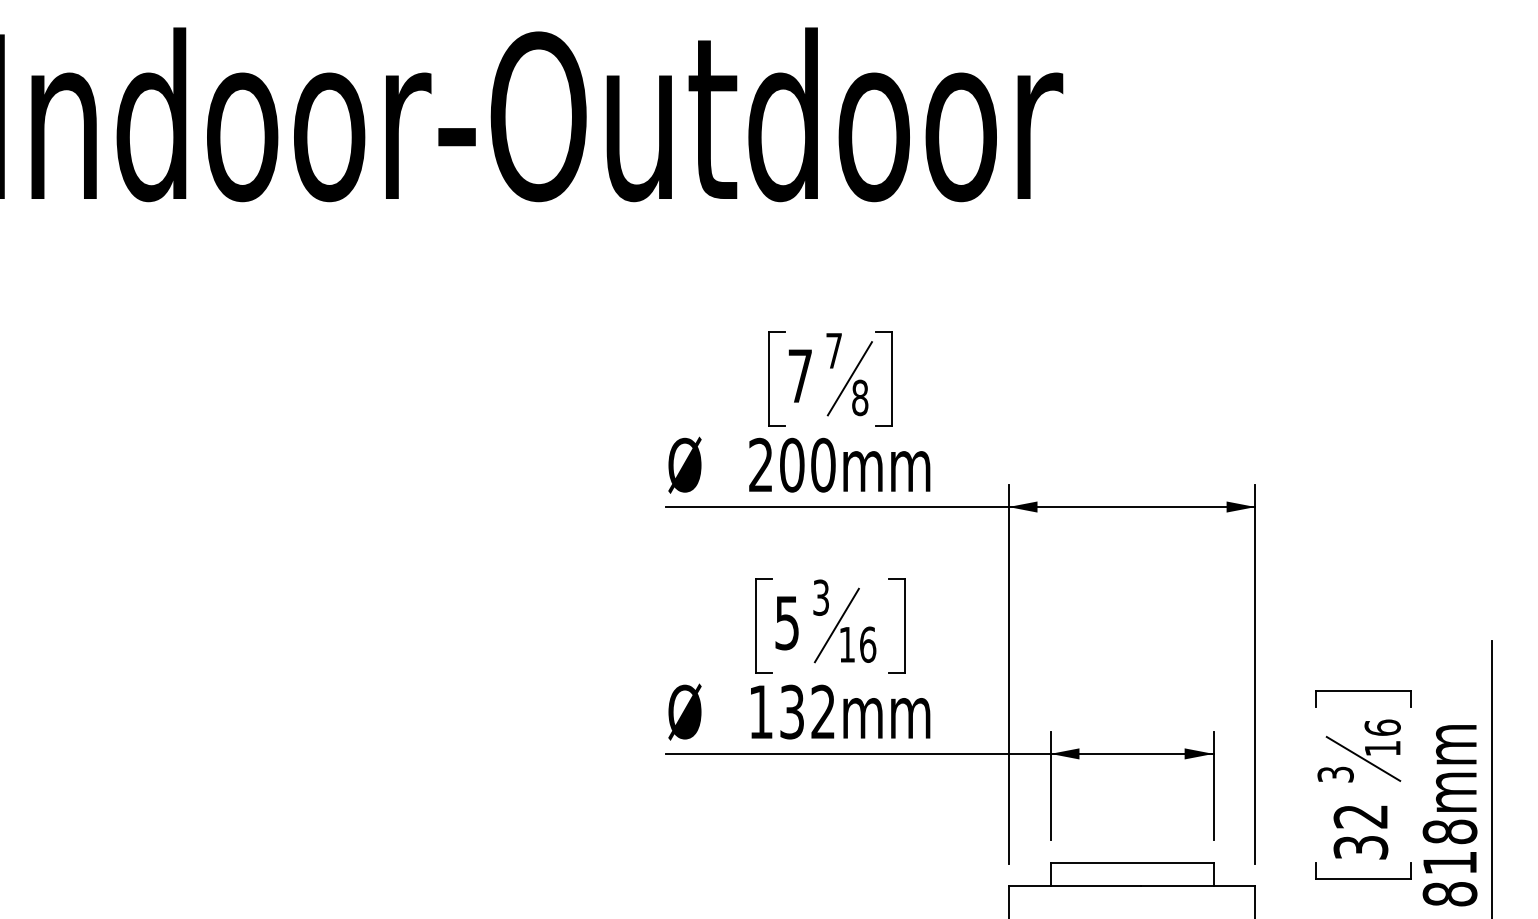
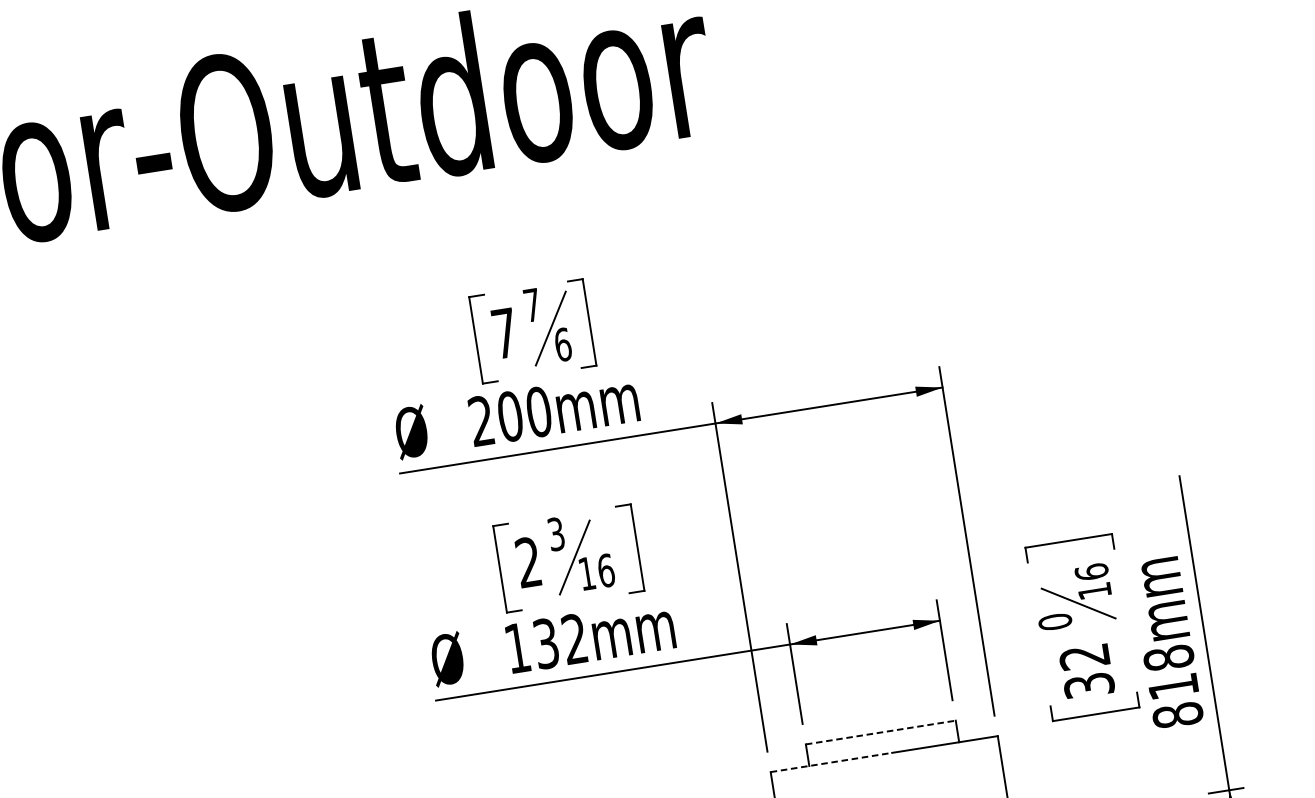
text: (860, 397) -> (563, 344), 8 -> 6
text: (786, 622) -> (527, 562), 5 -> 2
text: (1335, 774) -> (1055, 621), 3 -> 0
line: (1132, 862) -> (881, 732), solid -> dashed
line: (1075, 885) -> (832, 761), solid -> dashed

